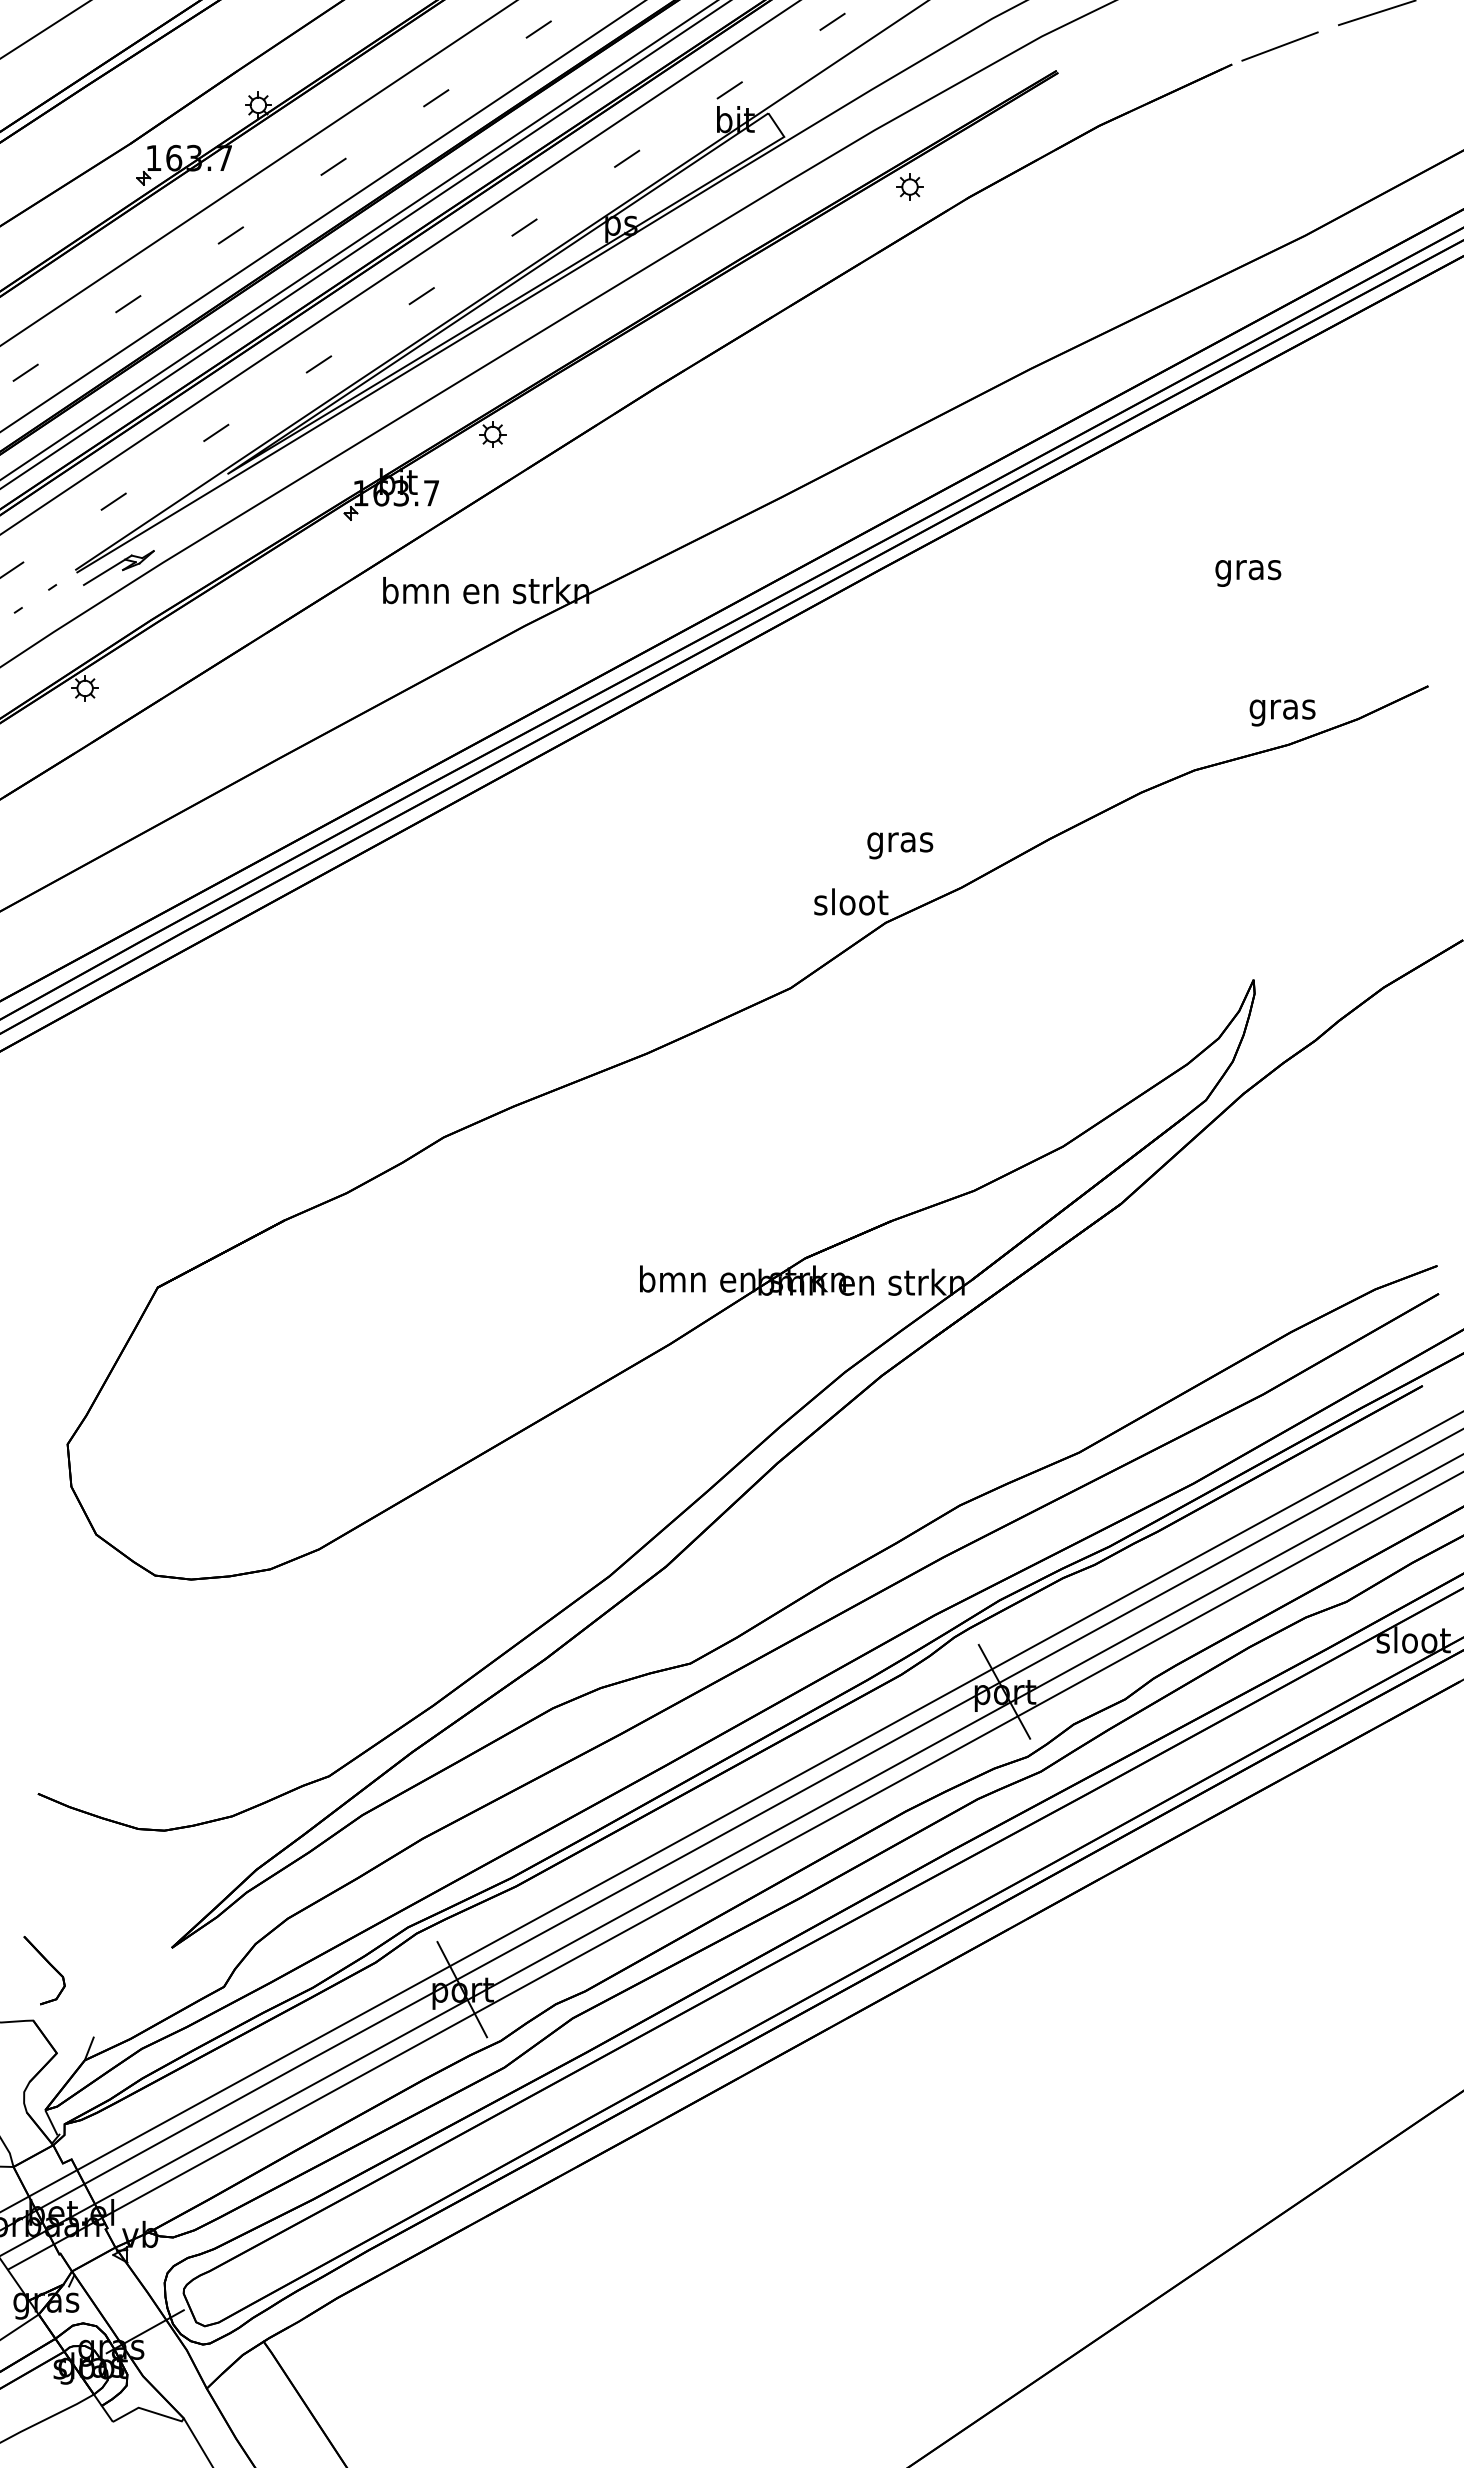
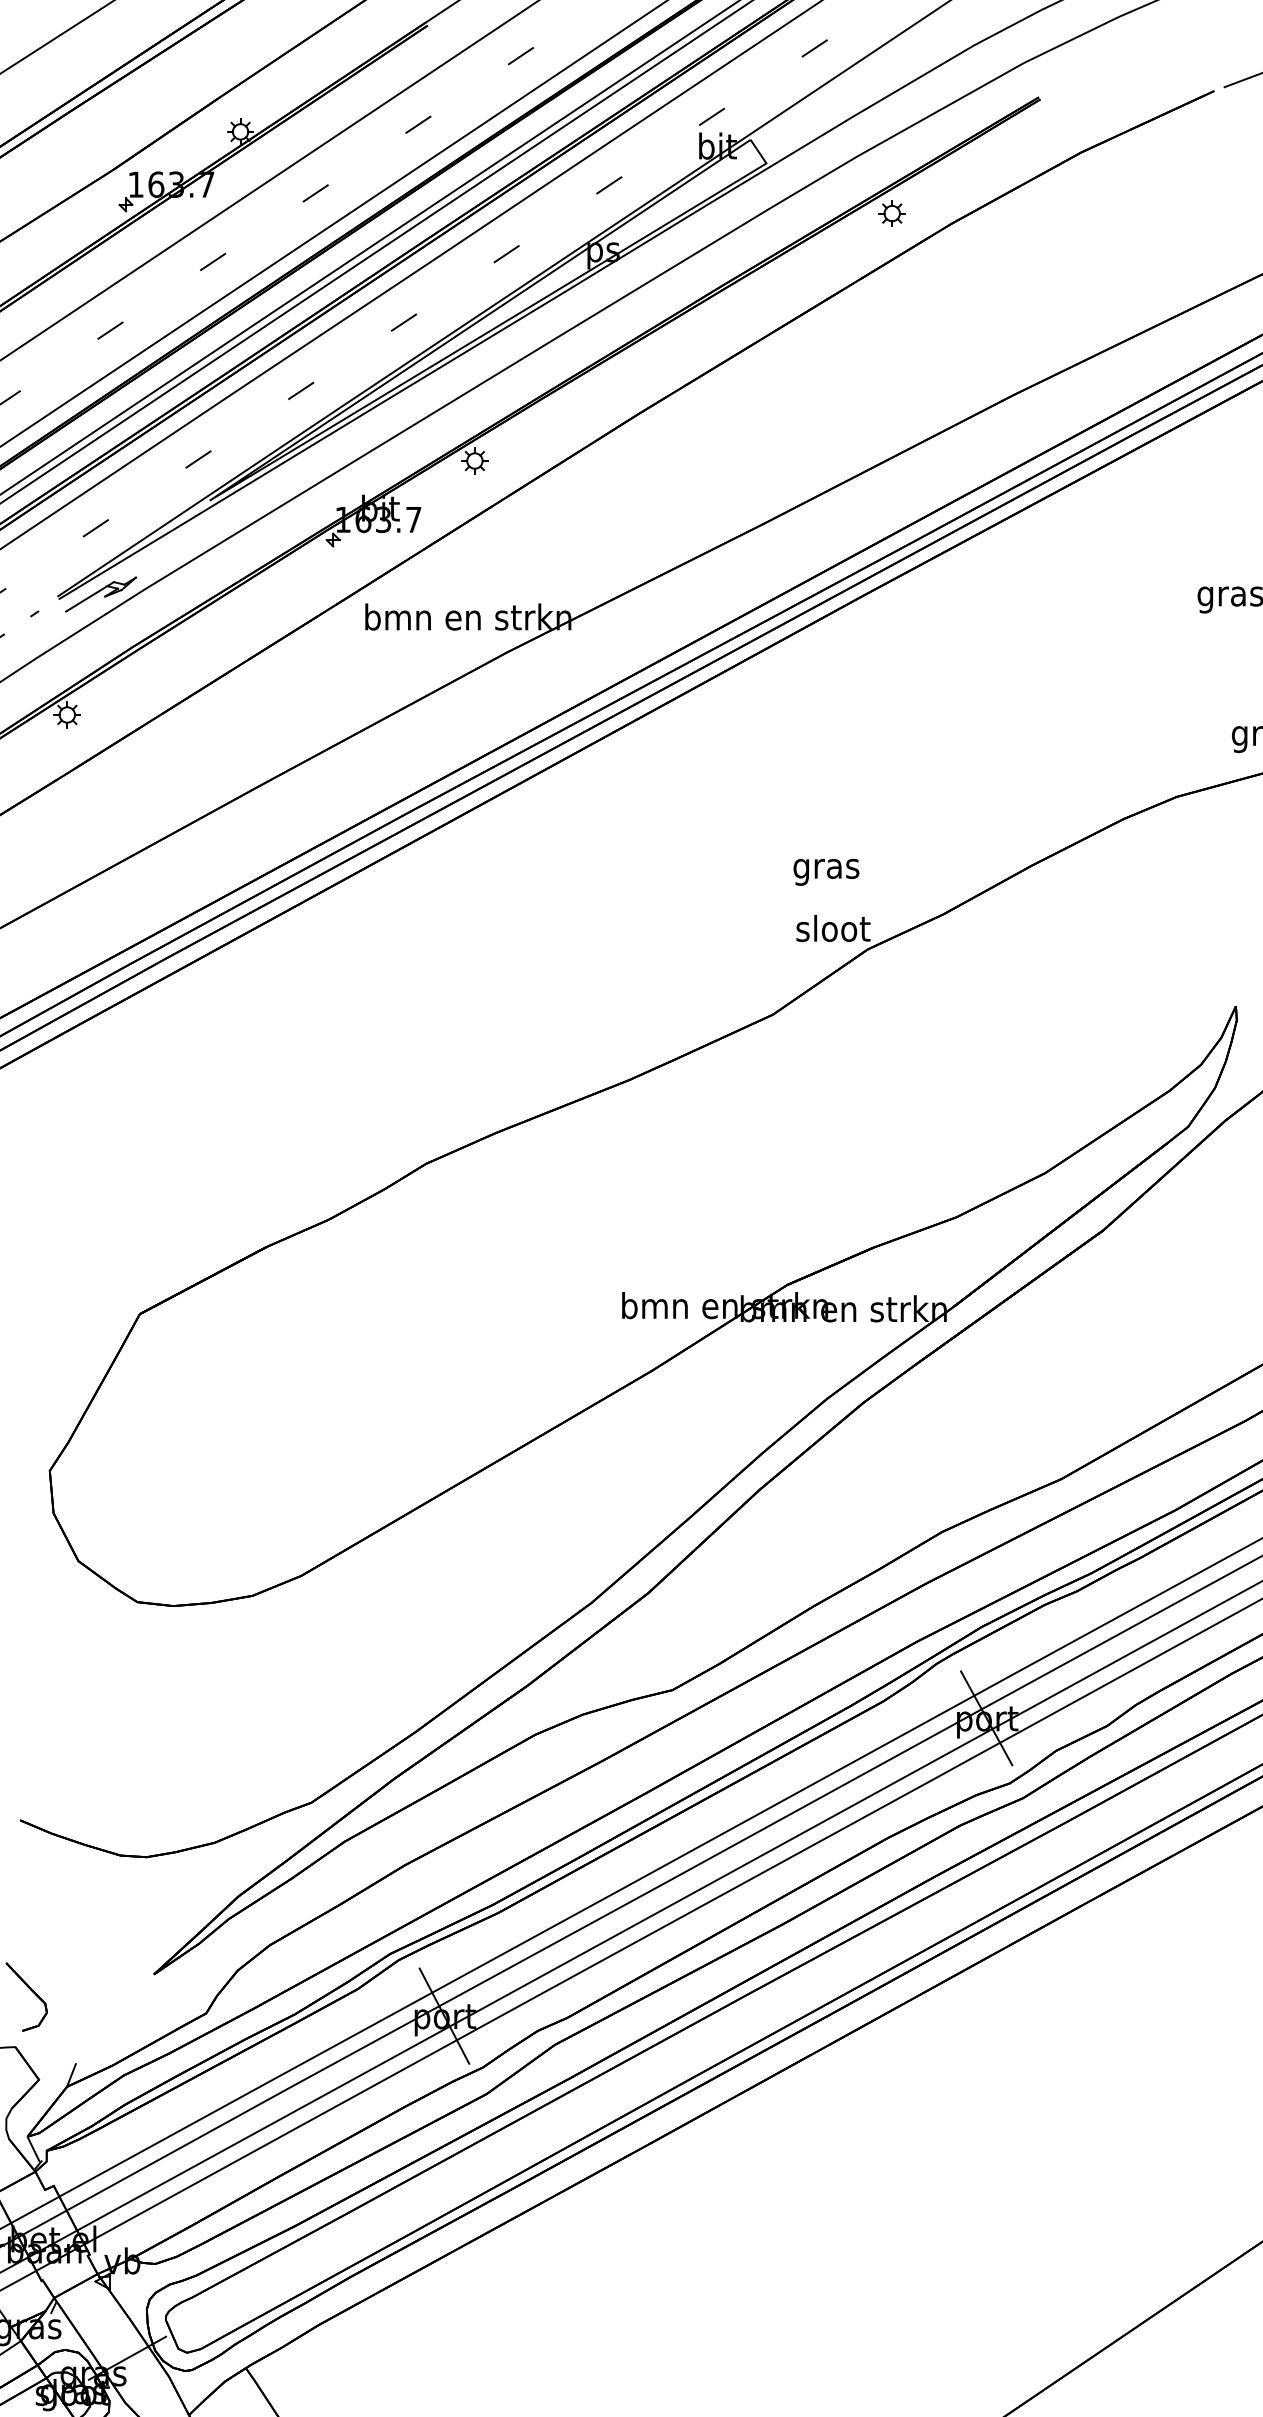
text: (900, 845) -> (826, 872), moved

